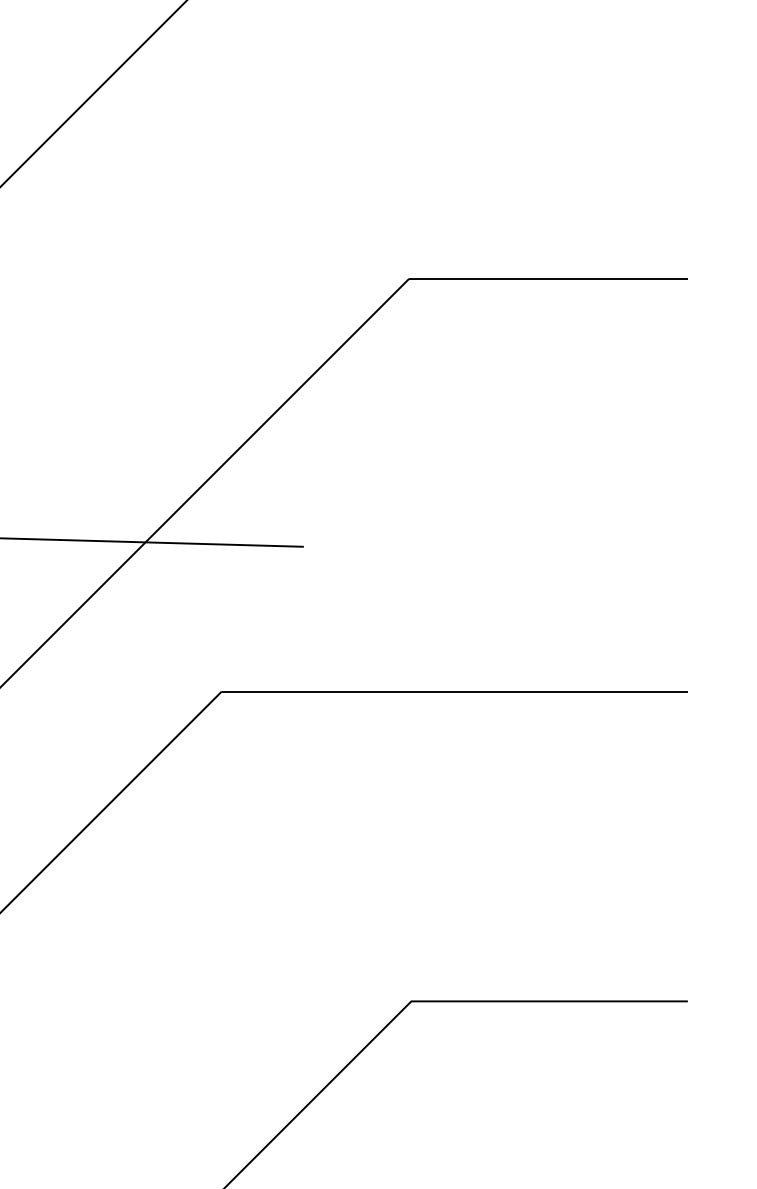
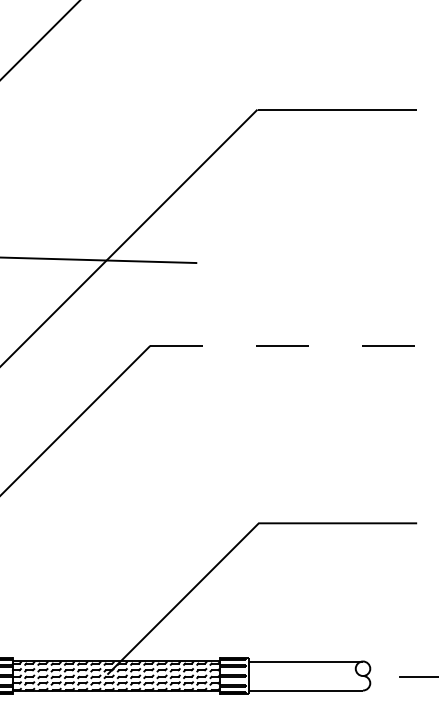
line: (456, 690) -> (284, 345), solid -> dashed

